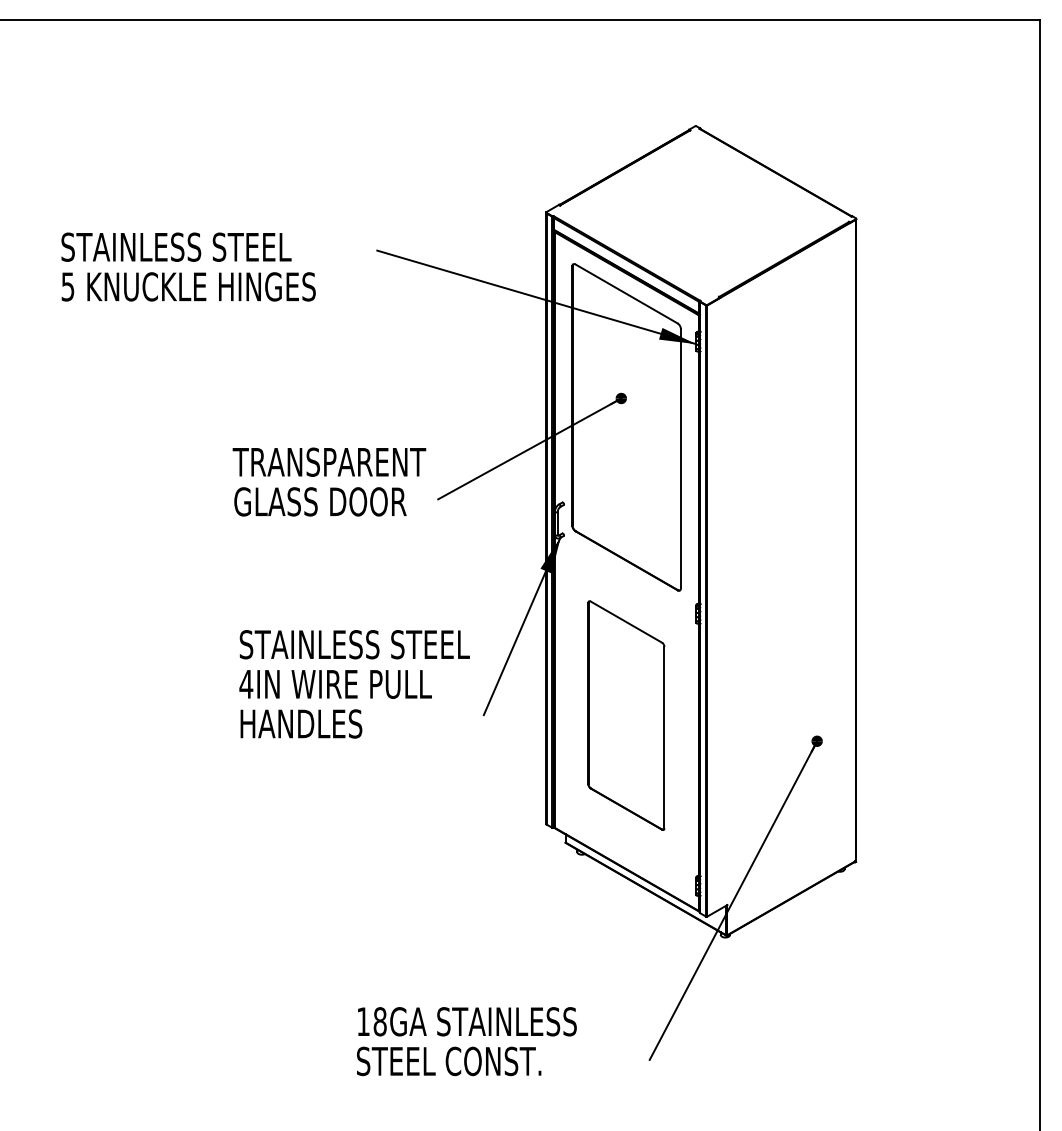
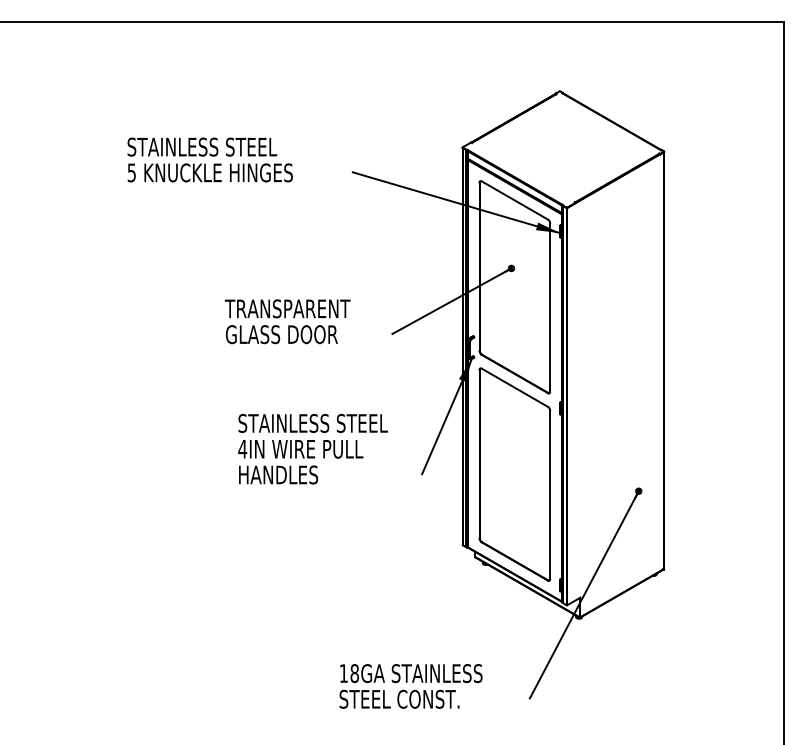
text: (187, 266) -> (209, 159), moved
text: (329, 481) -> (287, 321), moved
text: (353, 684) -> (312, 449), moved
part: (625, 715) -> (514, 474), size x1.43

